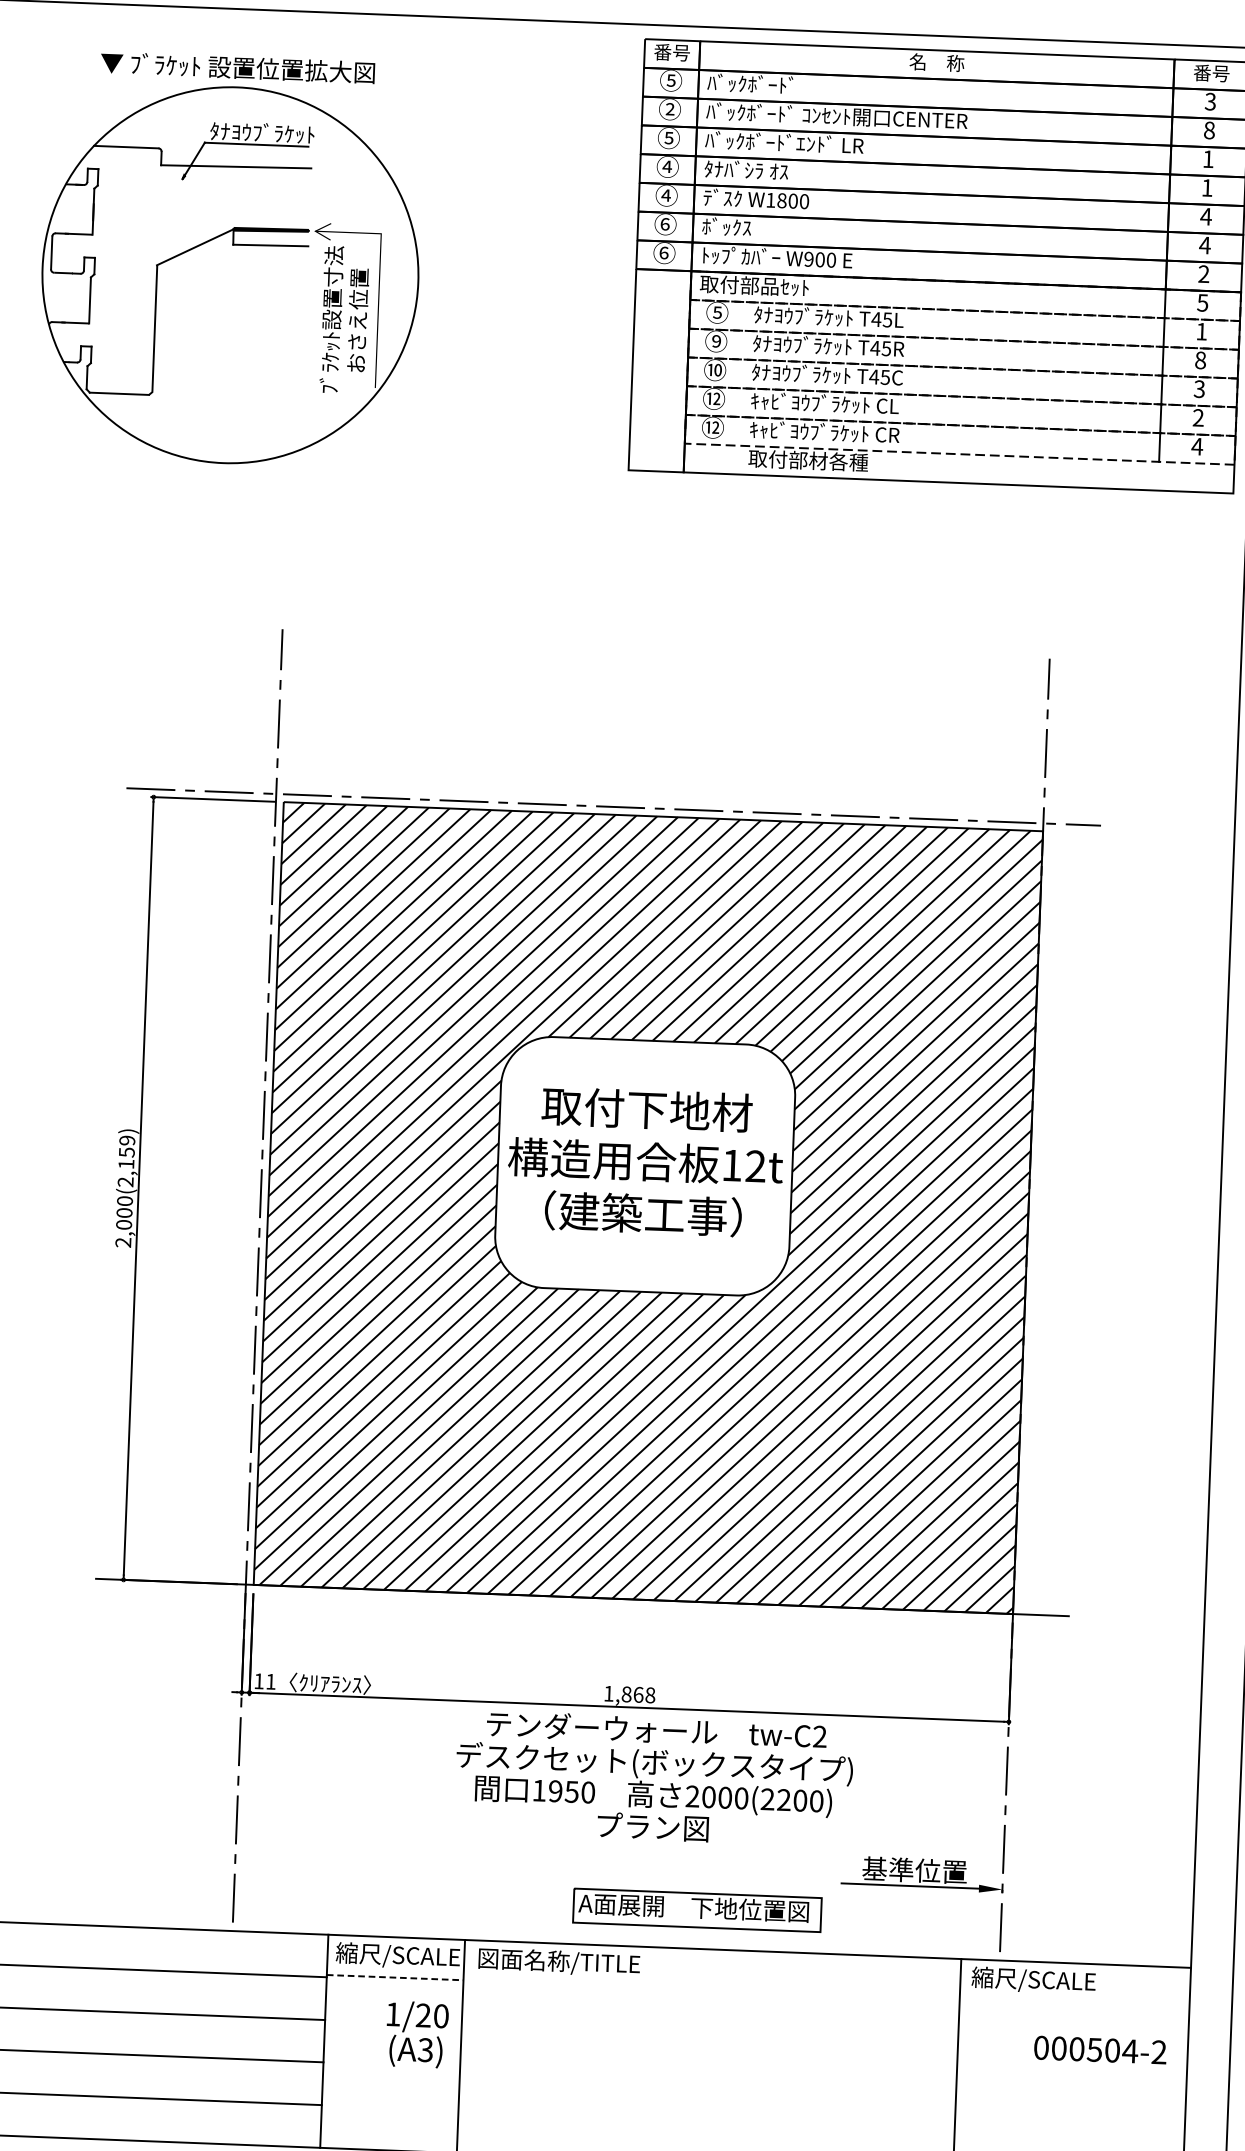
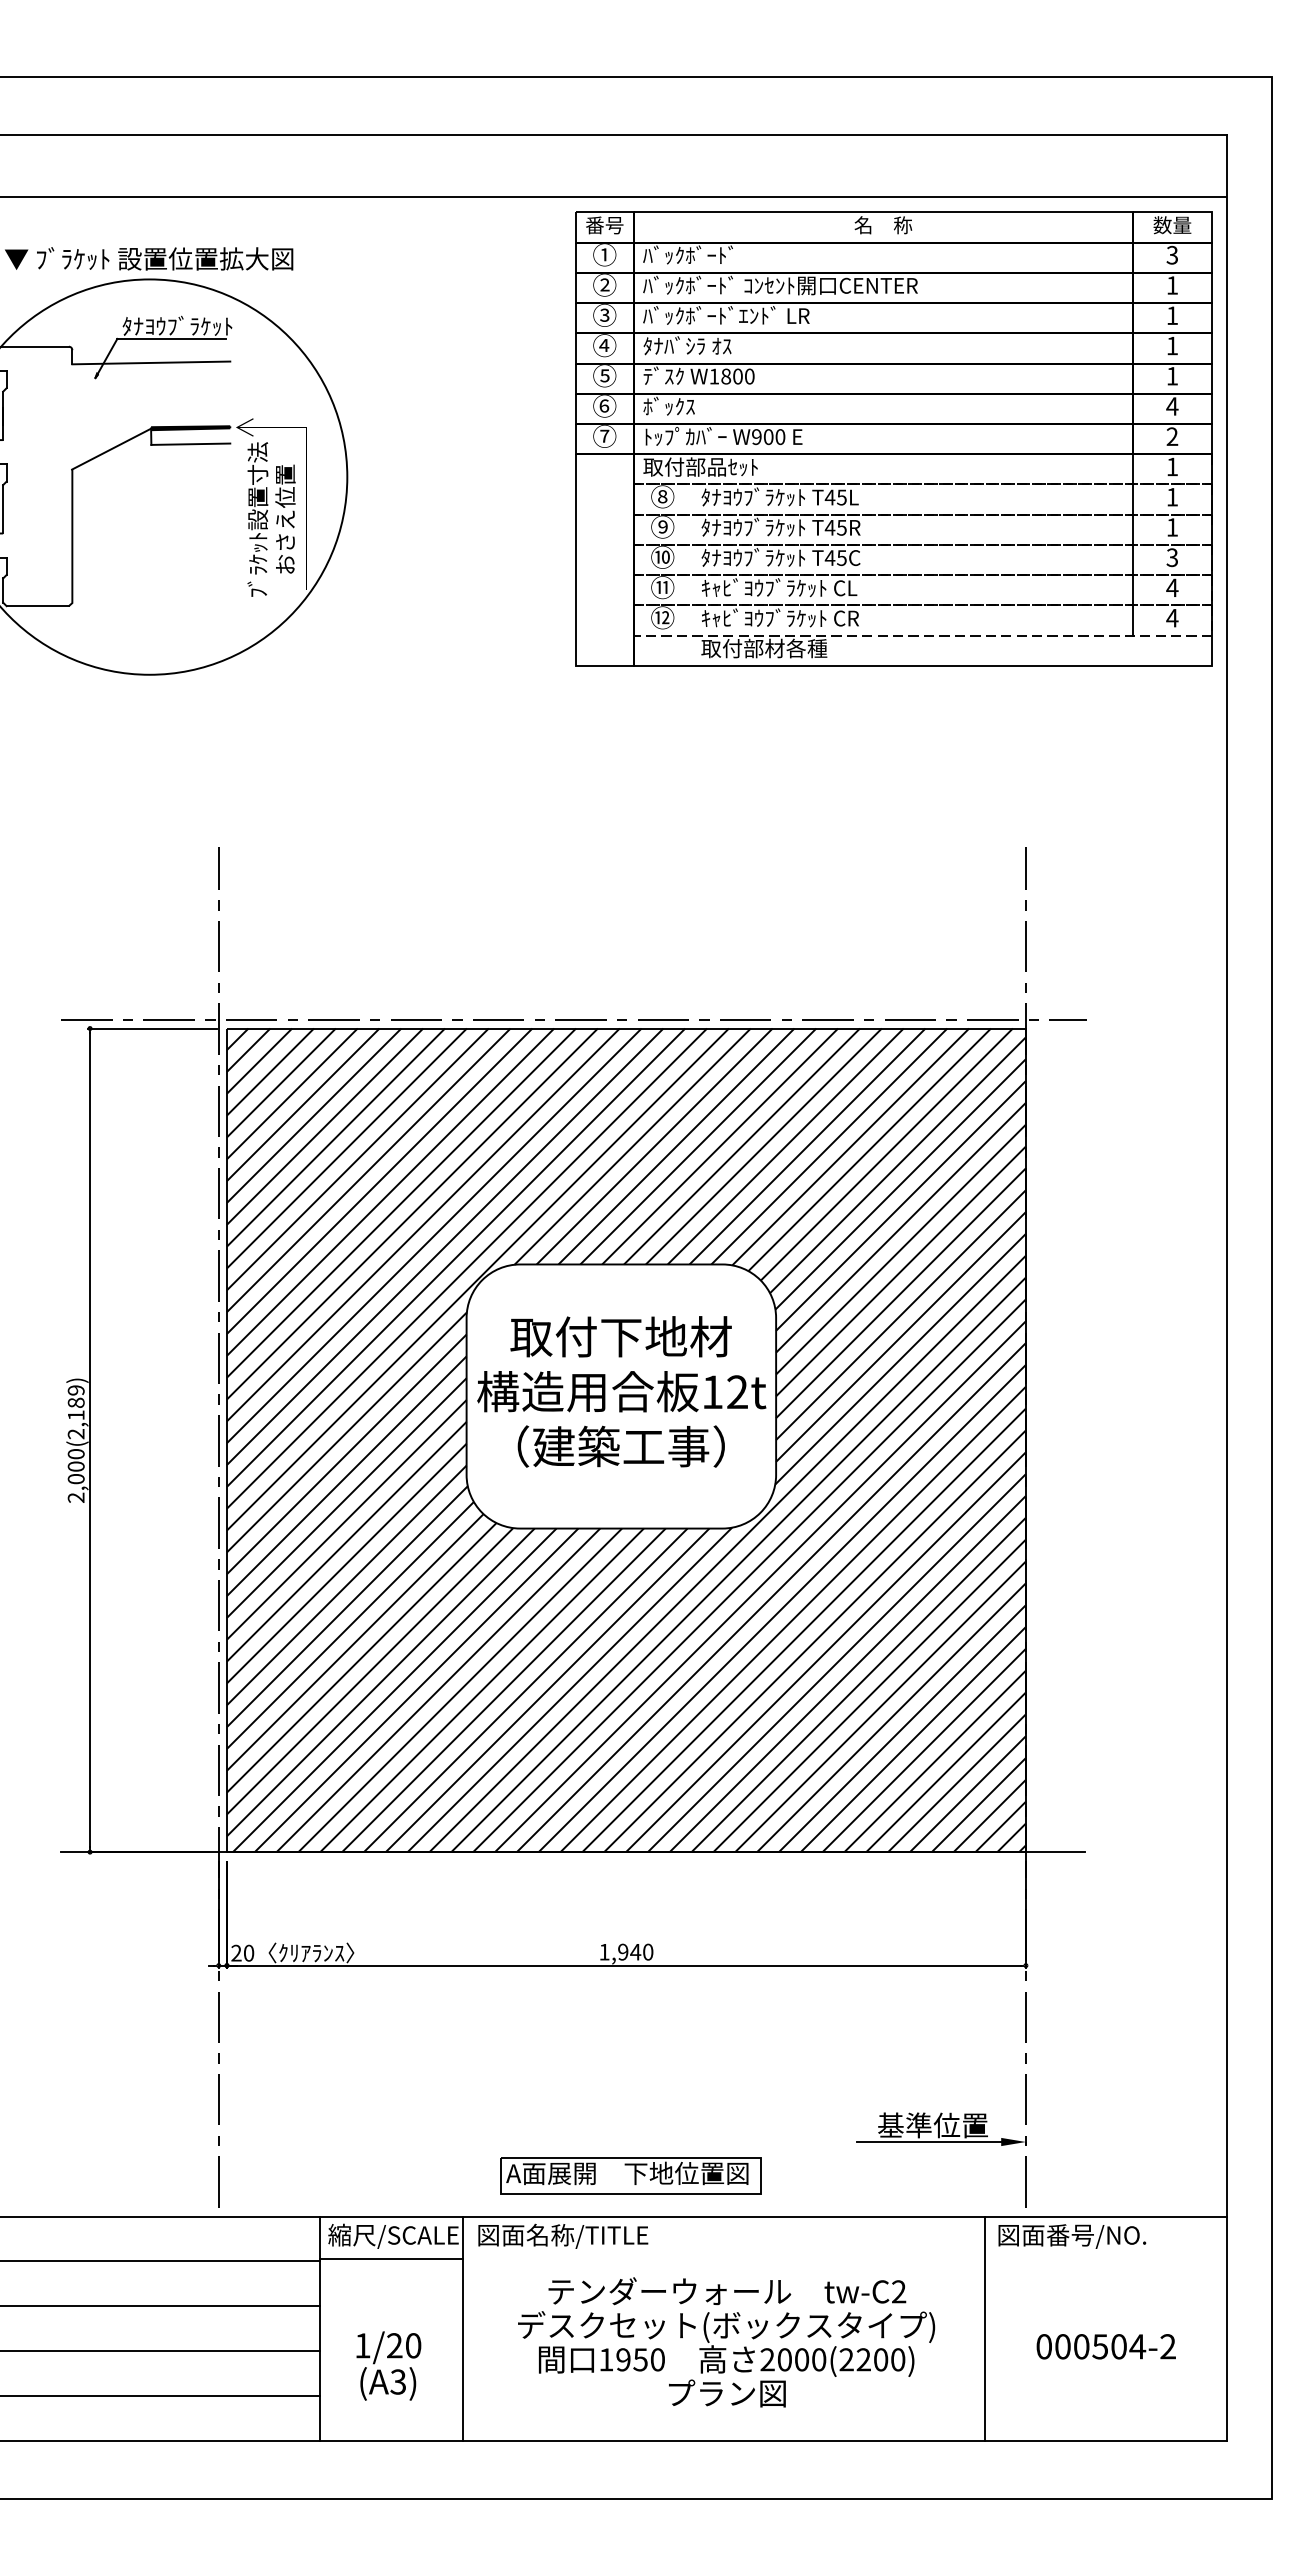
text: (1211, 73) -> (1172, 225), 番号 -> 数量
text: (670, 80) -> (604, 254), ⑤ -> ①
text: (1209, 130) -> (1172, 285), 8 -> 1
text: (668, 137) -> (604, 314), ⑤ -> ③
text: (666, 195) -> (604, 375), ④ -> ⑤
text: (1206, 216) -> (1172, 376), 4 -> 1
text: (664, 252) -> (604, 435), ⑥ -> ⑦
text: (1202, 302) -> (1172, 466), 5 -> 1
text: (717, 312) -> (662, 496), ⑤ -> ⑧
text: (1200, 360) -> (1172, 527), 8 -> 1
text: (713, 397) -> (662, 586), ⑫ -> ⑪
text: (1198, 417) -> (1172, 587), 2 -> 4
text: (126, 1152) -> (75, 1402), 2,000(2,159) -> 2,000(2,189)
text: (264, 1680) -> (242, 1952), 11 -> 20
text: (638, 1694) -> (635, 1951), 1,868 -> 1,940
text: (654, 1778) -> (726, 2342), moved
part: (696, 1909) -> (630, 2175), moved
line: (395, 1978) -> (391, 2259), dashed -> solid
text: (1042, 1980) -> (1071, 2235), 縮尺/SCALE -> 図面番号/NO.
text: (416, 2034) -> (388, 2365), moved
text: (1099, 2049) -> (1105, 2346), moved

